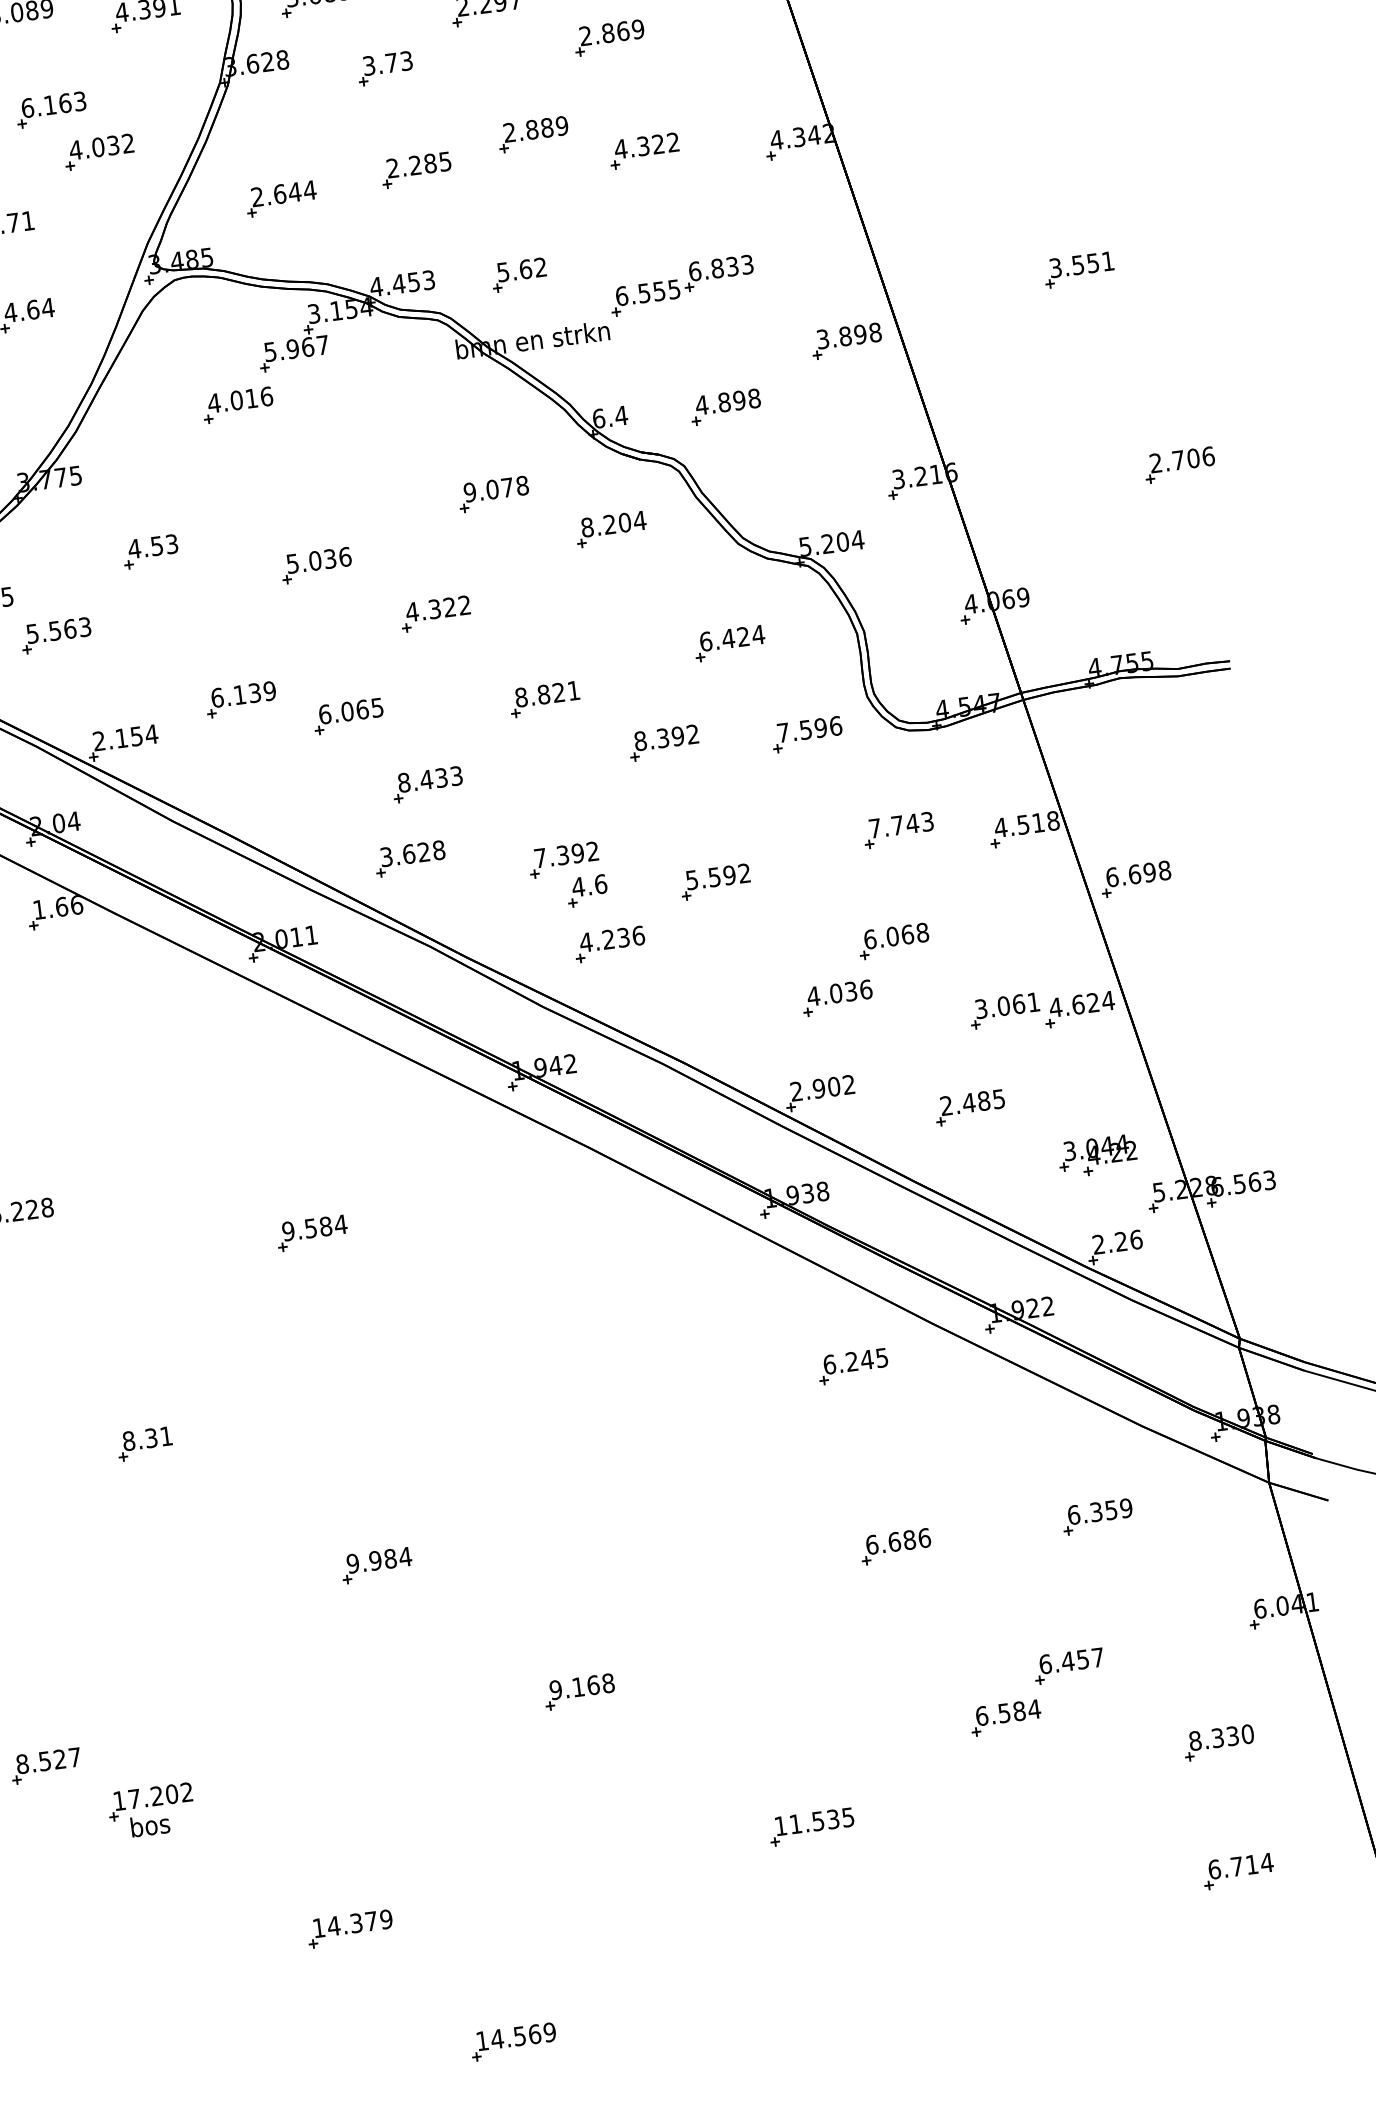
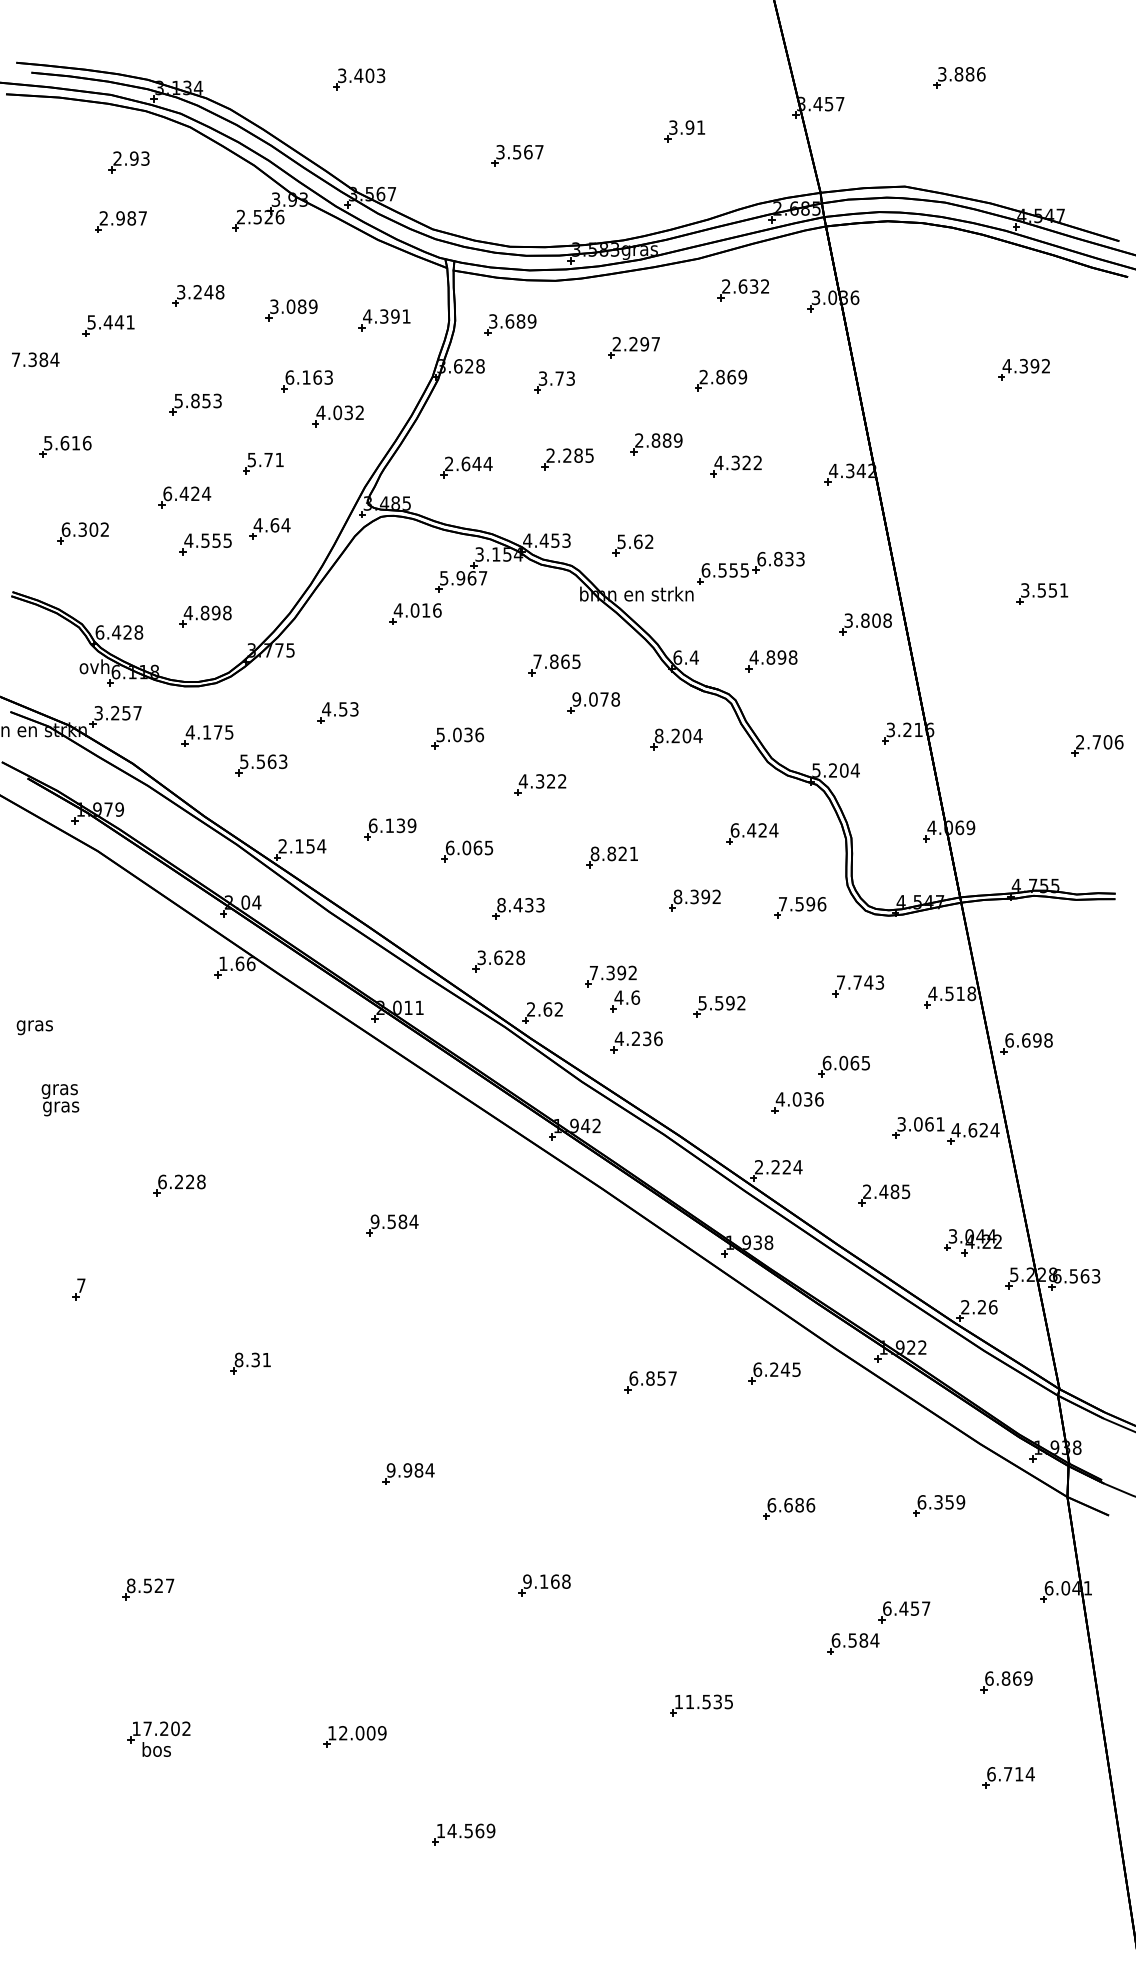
text: (860, 334) -> (876, 620), 3.898 -> 3.808
part: (434, 450) -> (554, 665), added
part: (477, 920) -> (542, 1012), added
text: (921, 931) -> (865, 1062), 6.068 -> 6.065
text: (833, 1087) -> (786, 1167), 2.902 -> 2.224
part: (687, 1400) -> (650, 1382), added
text: (1221, 1737) -> (1008, 1678), 8.330 -> 6.869
part: (150, 1810) -> (158, 1738), moved
text: (351, 1924) -> (356, 1733), 14.379 -> 12.009

